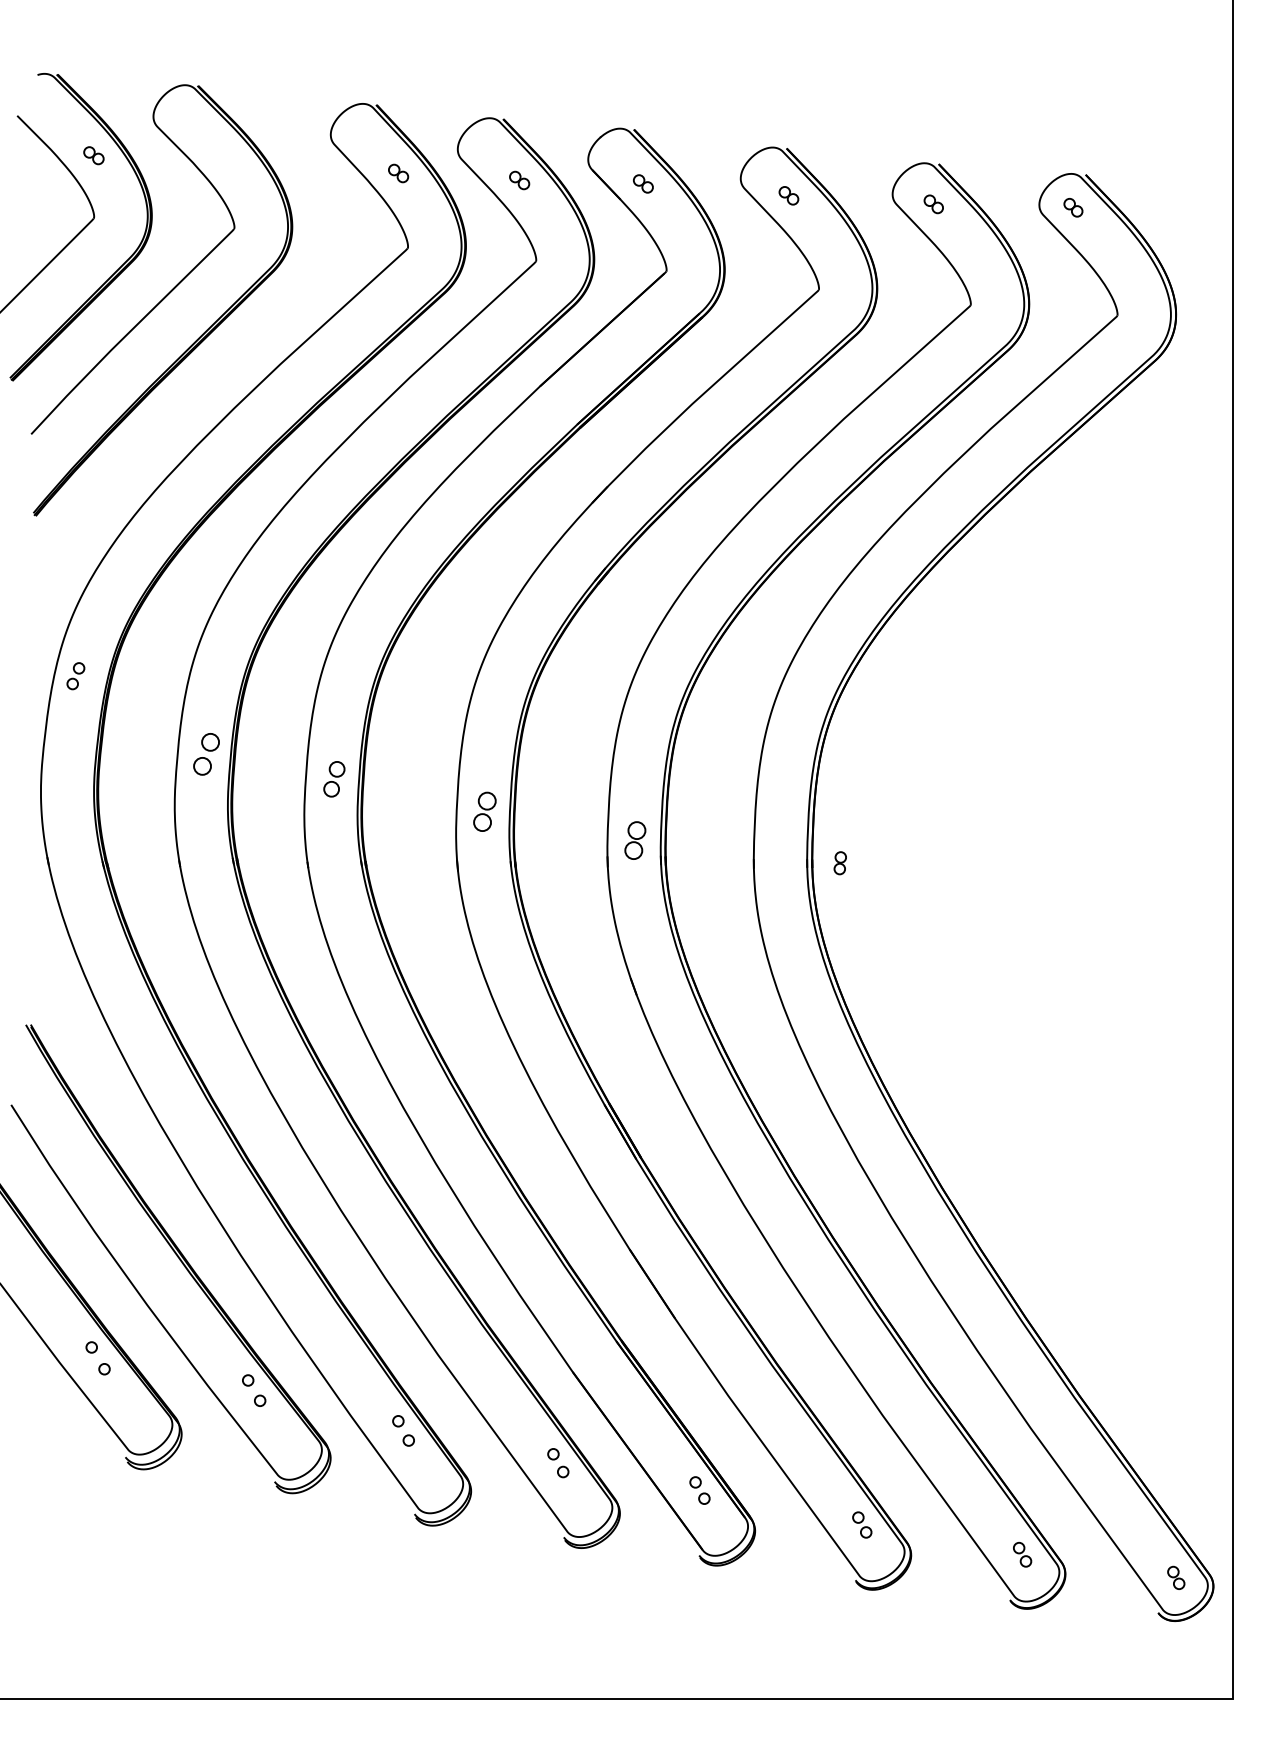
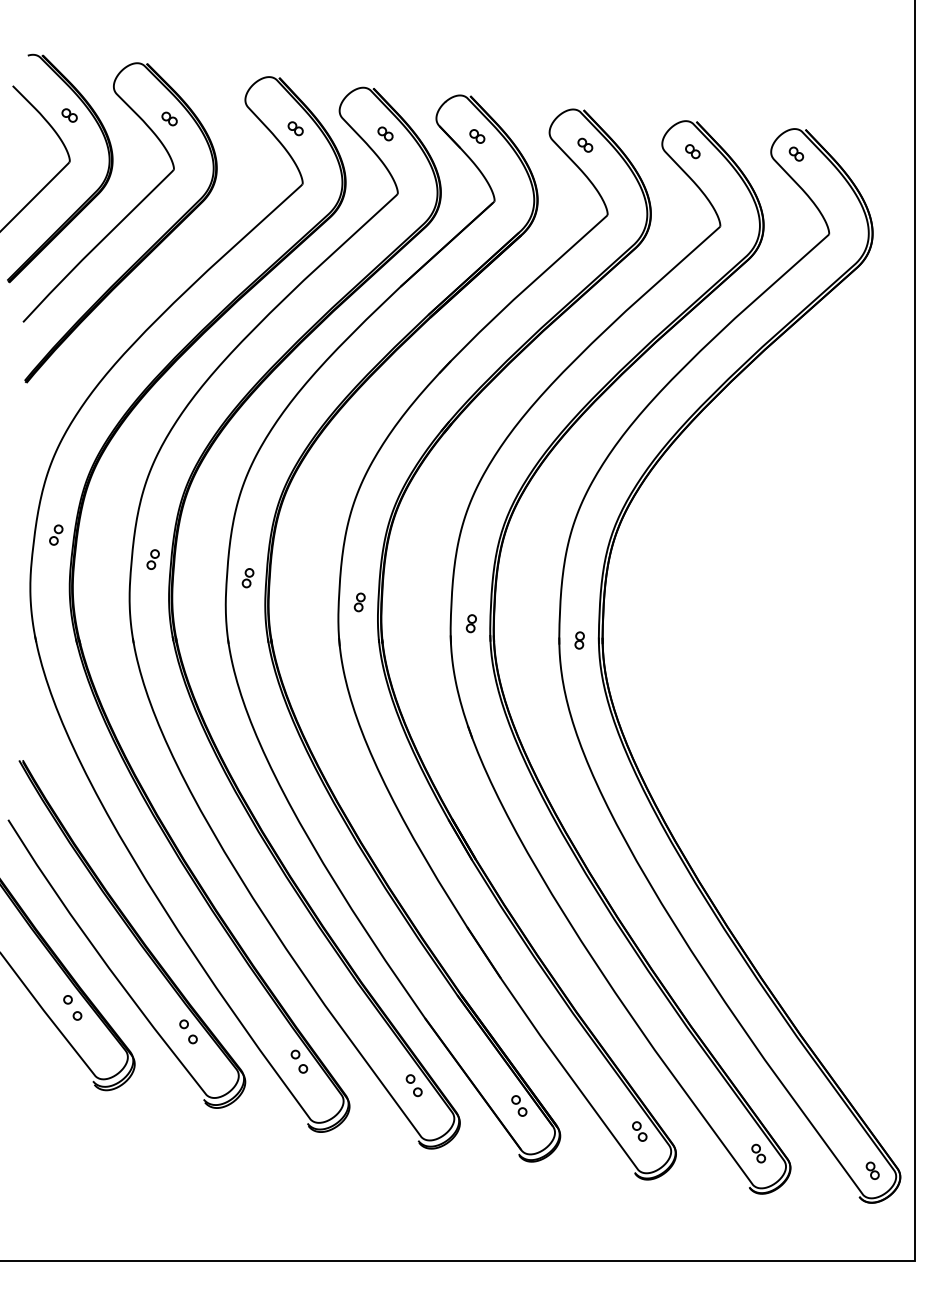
part: (228, 159) -> (169, 118), added
part: (75, 676) -> (55, 535), moved
part: (206, 753) -> (153, 559), size x0.62
part: (334, 778) -> (248, 577), size x0.71
part: (484, 811) -> (359, 602), size x0.62
part: (635, 840) -> (471, 623), size x0.62
part: (839, 863) -> (579, 640), moved

